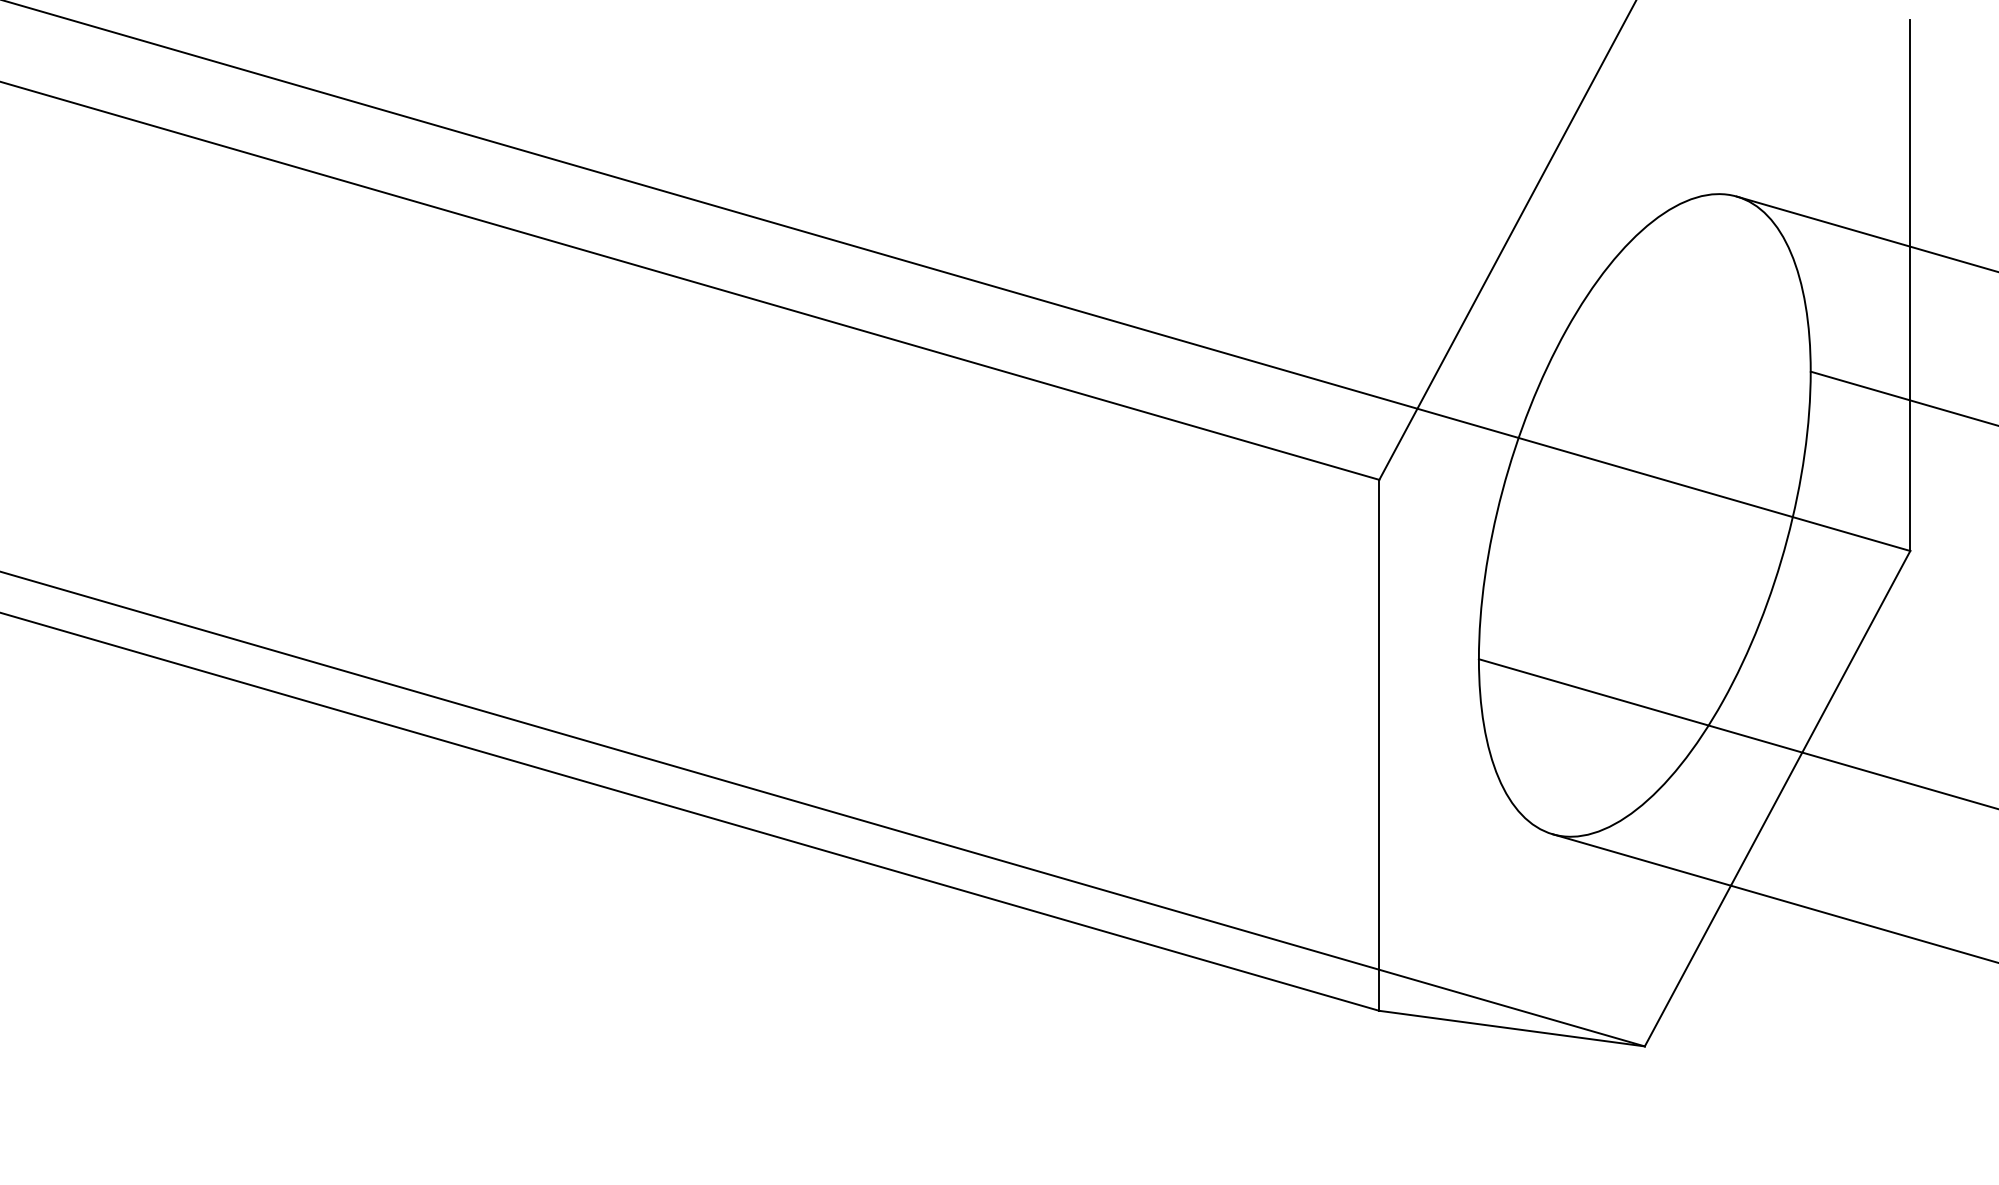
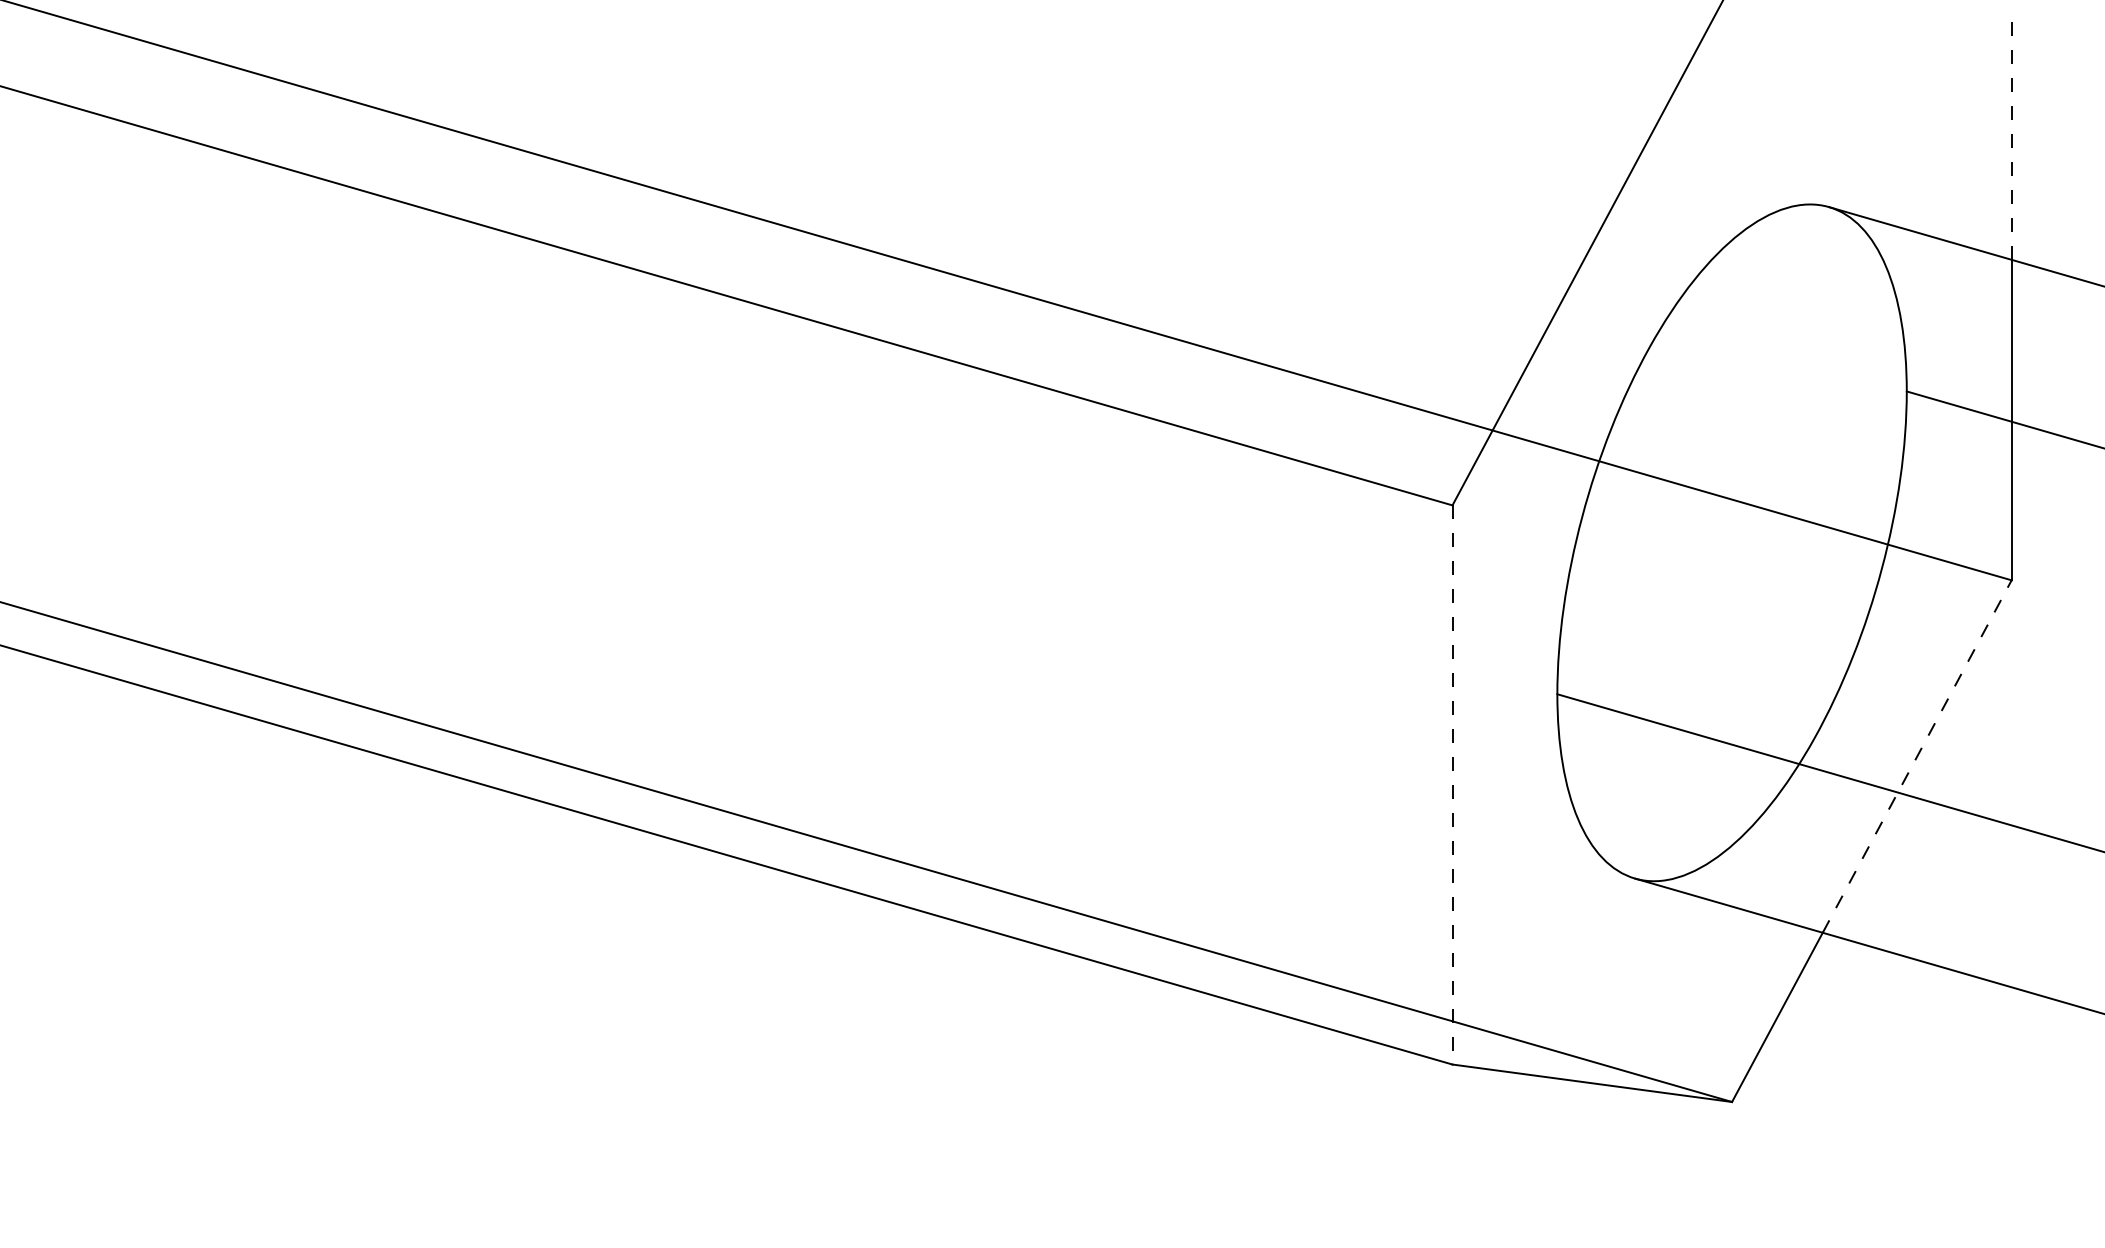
line: (1910, 132) -> (2011, 139), solid -> dashed
line: (1820, 718) -> (1917, 756), solid -> dashed
line: (1379, 744) -> (1452, 784), solid -> dashed

